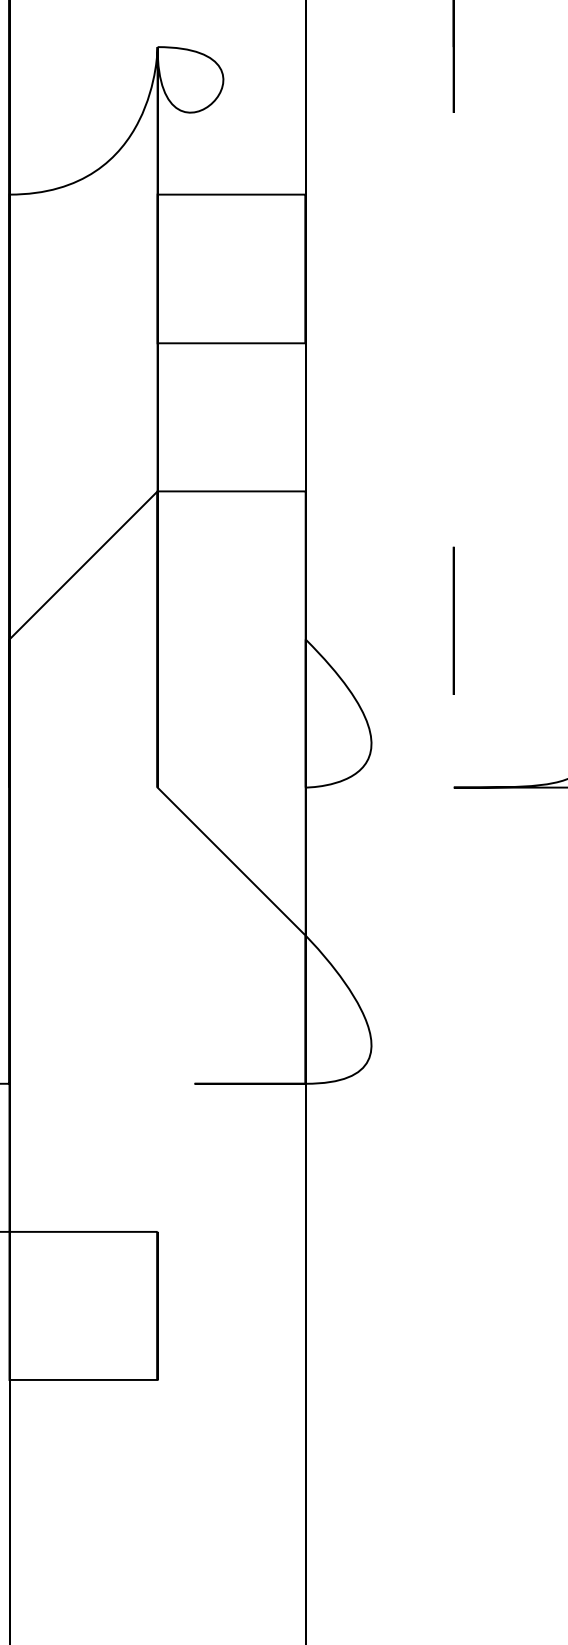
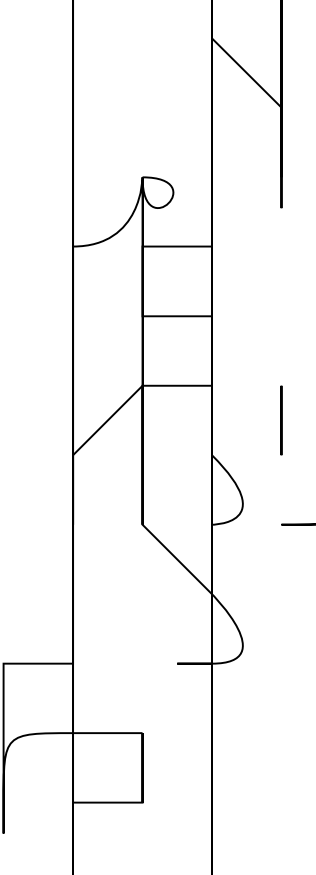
line: (453, 620) -> (281, 420), moved

